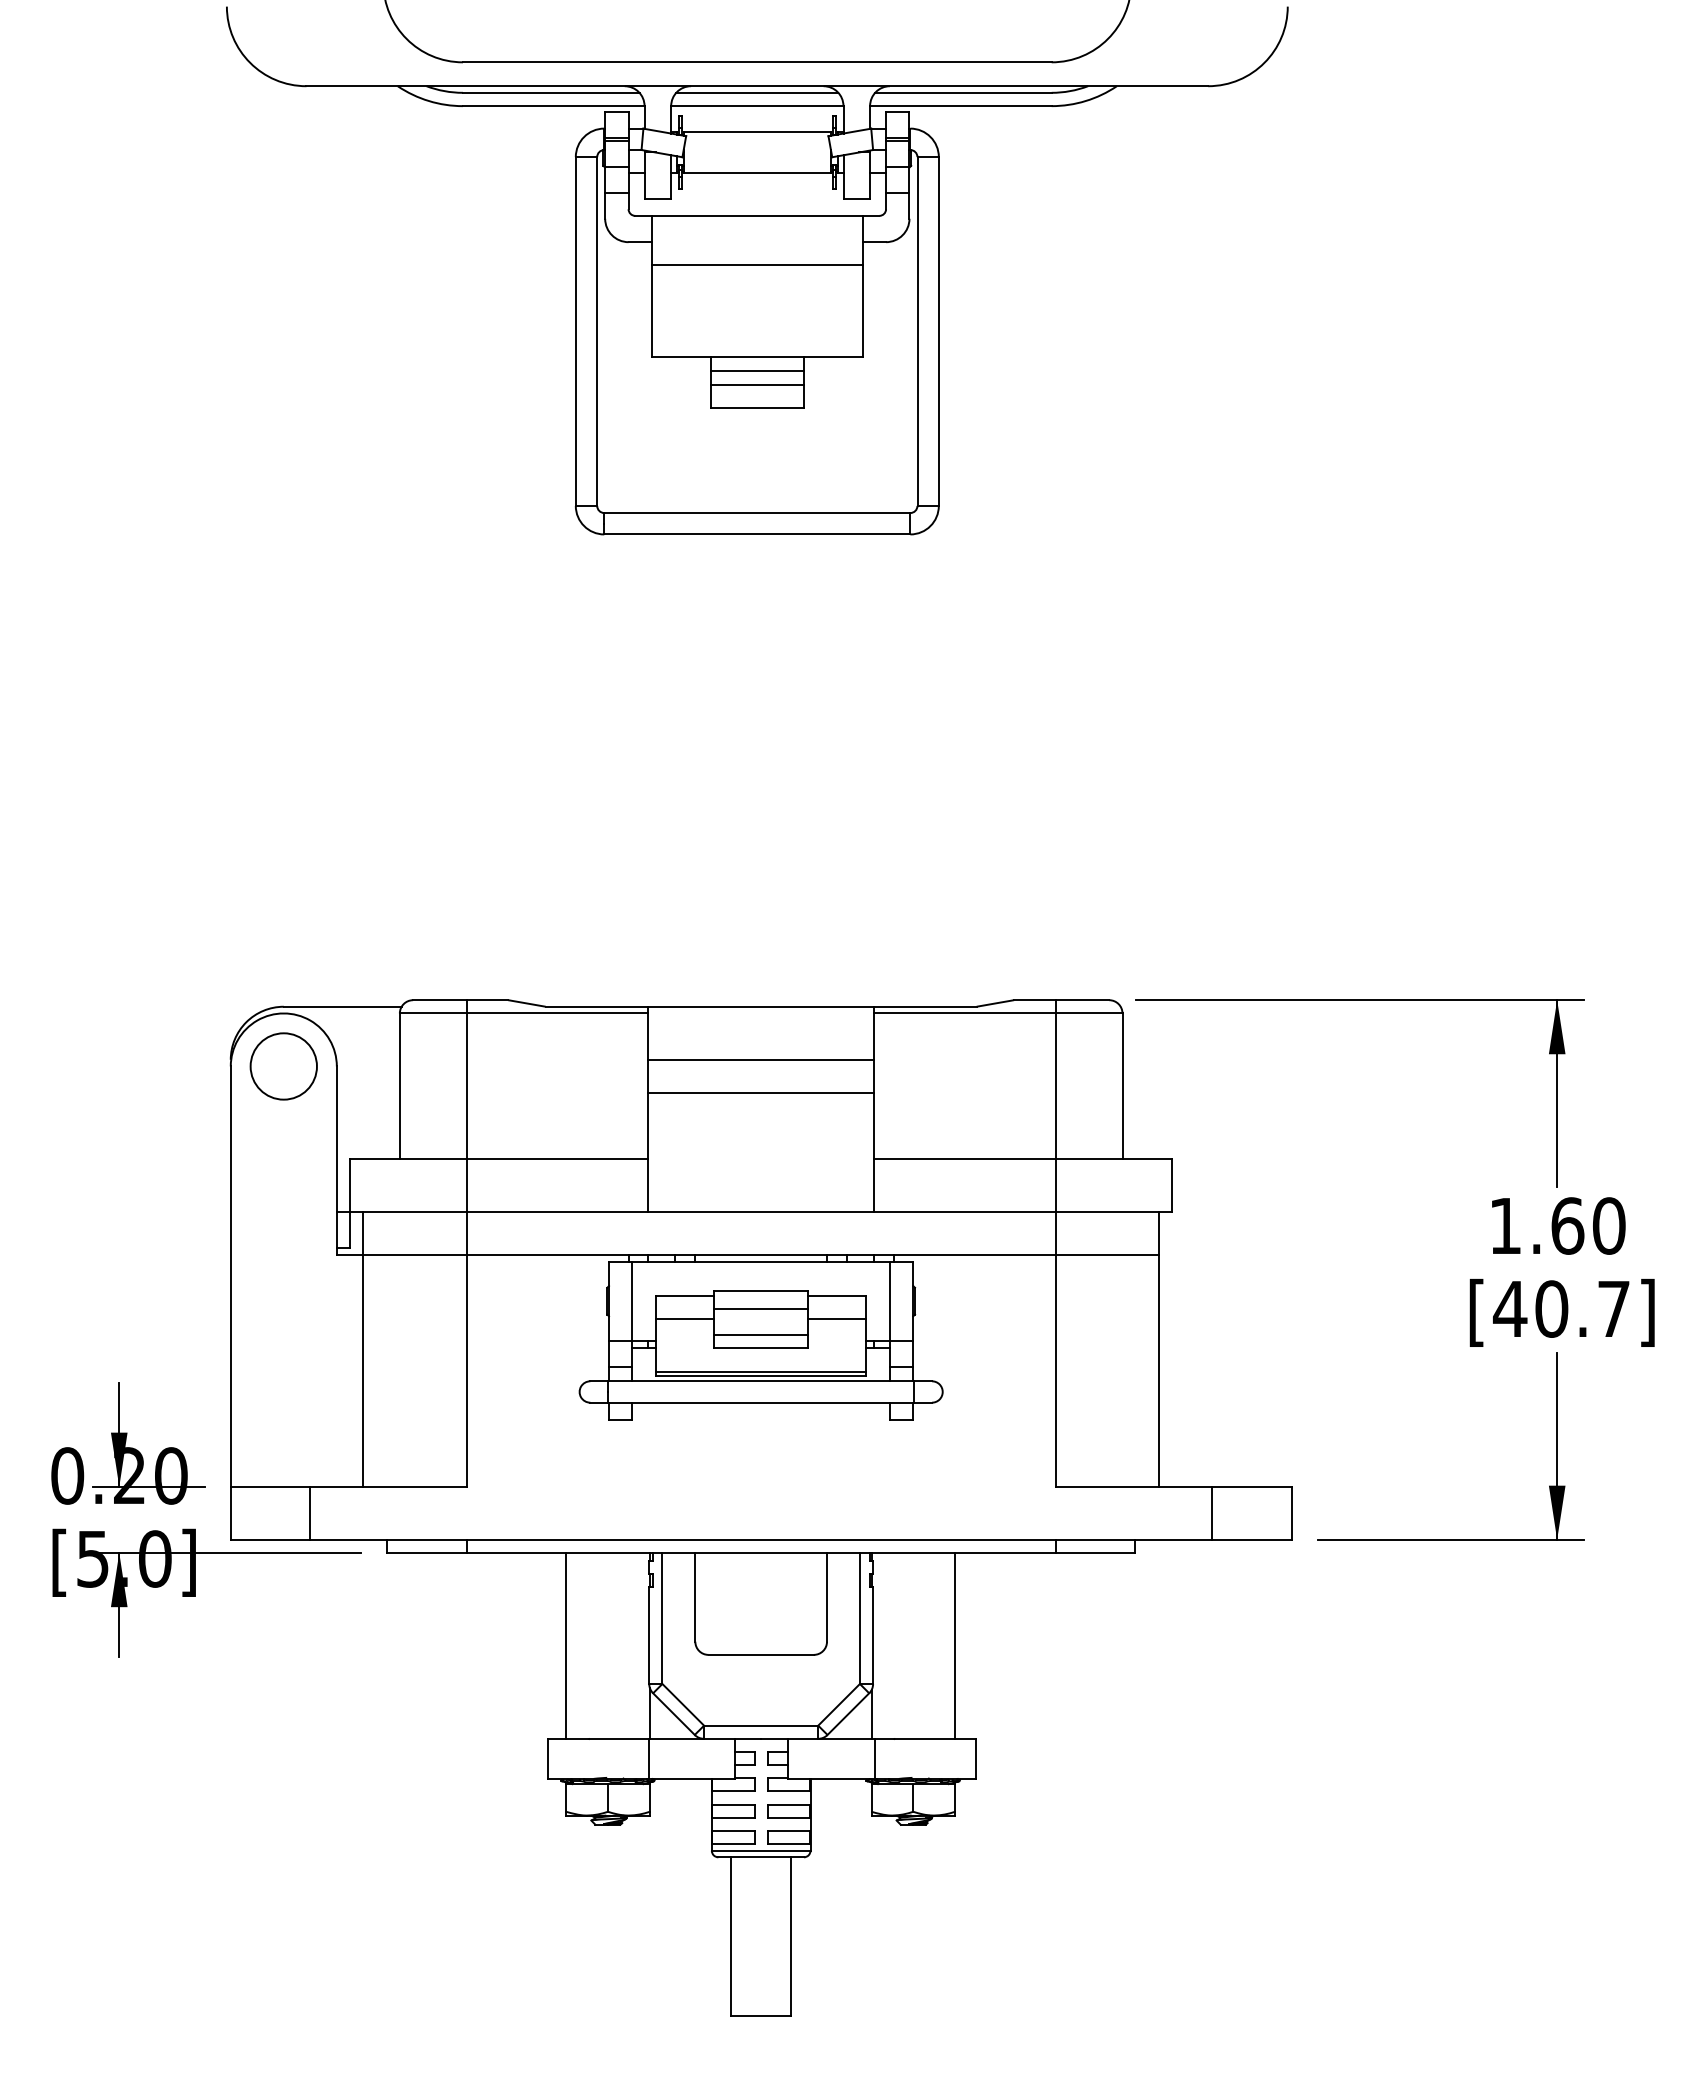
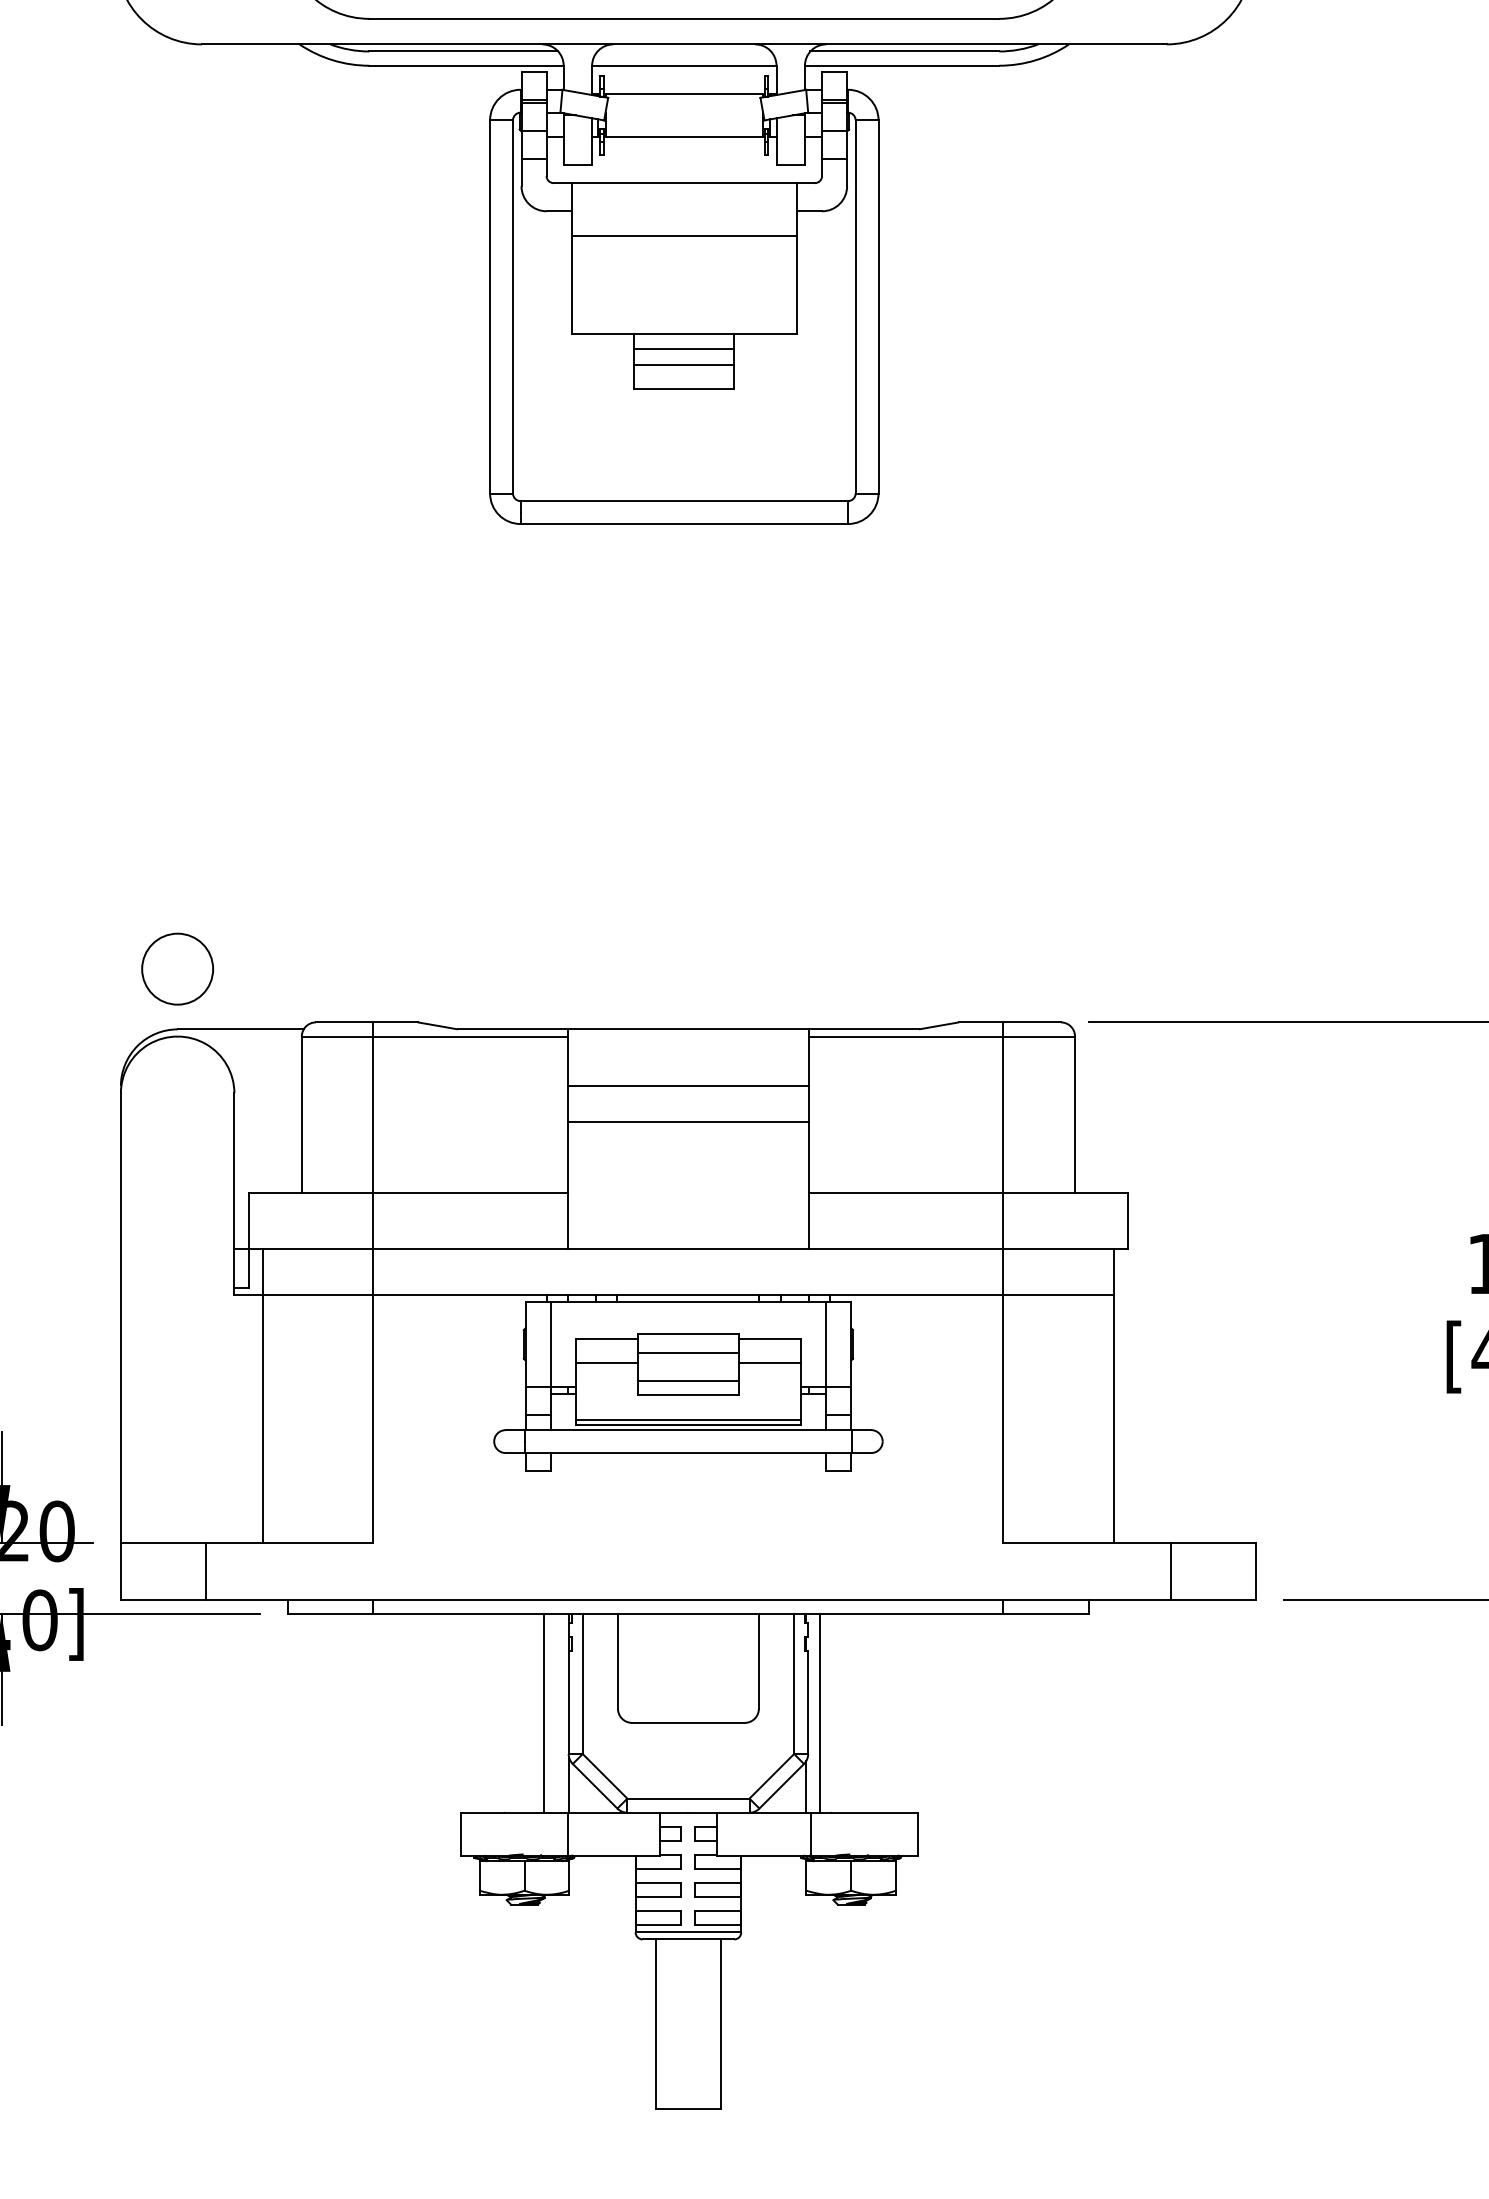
line: (757, 92) -> (684, 51), removed
circle: (283, 1066) -> (177, 969), moved
line: (566, 1645) -> (544, 1712), moved
line: (955, 1645) -> (820, 1712), moved

